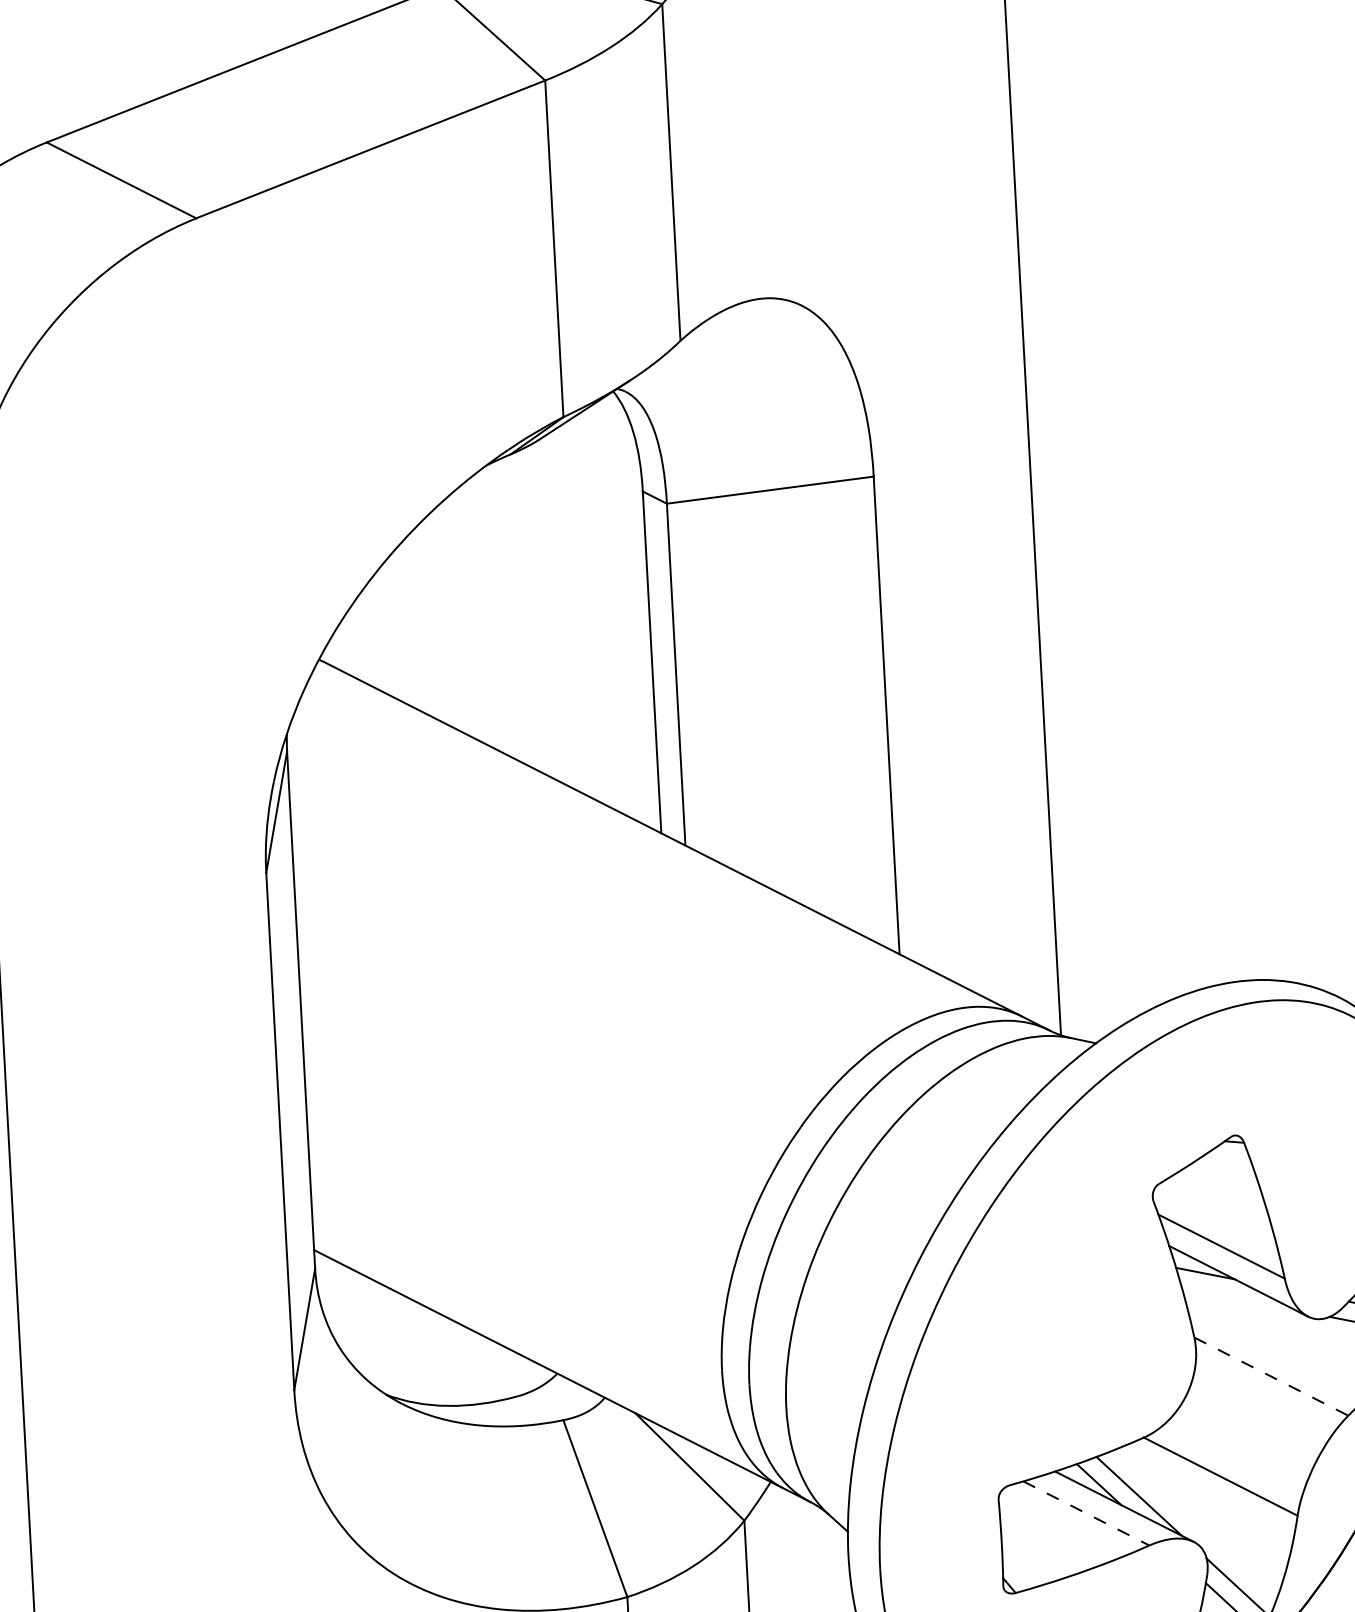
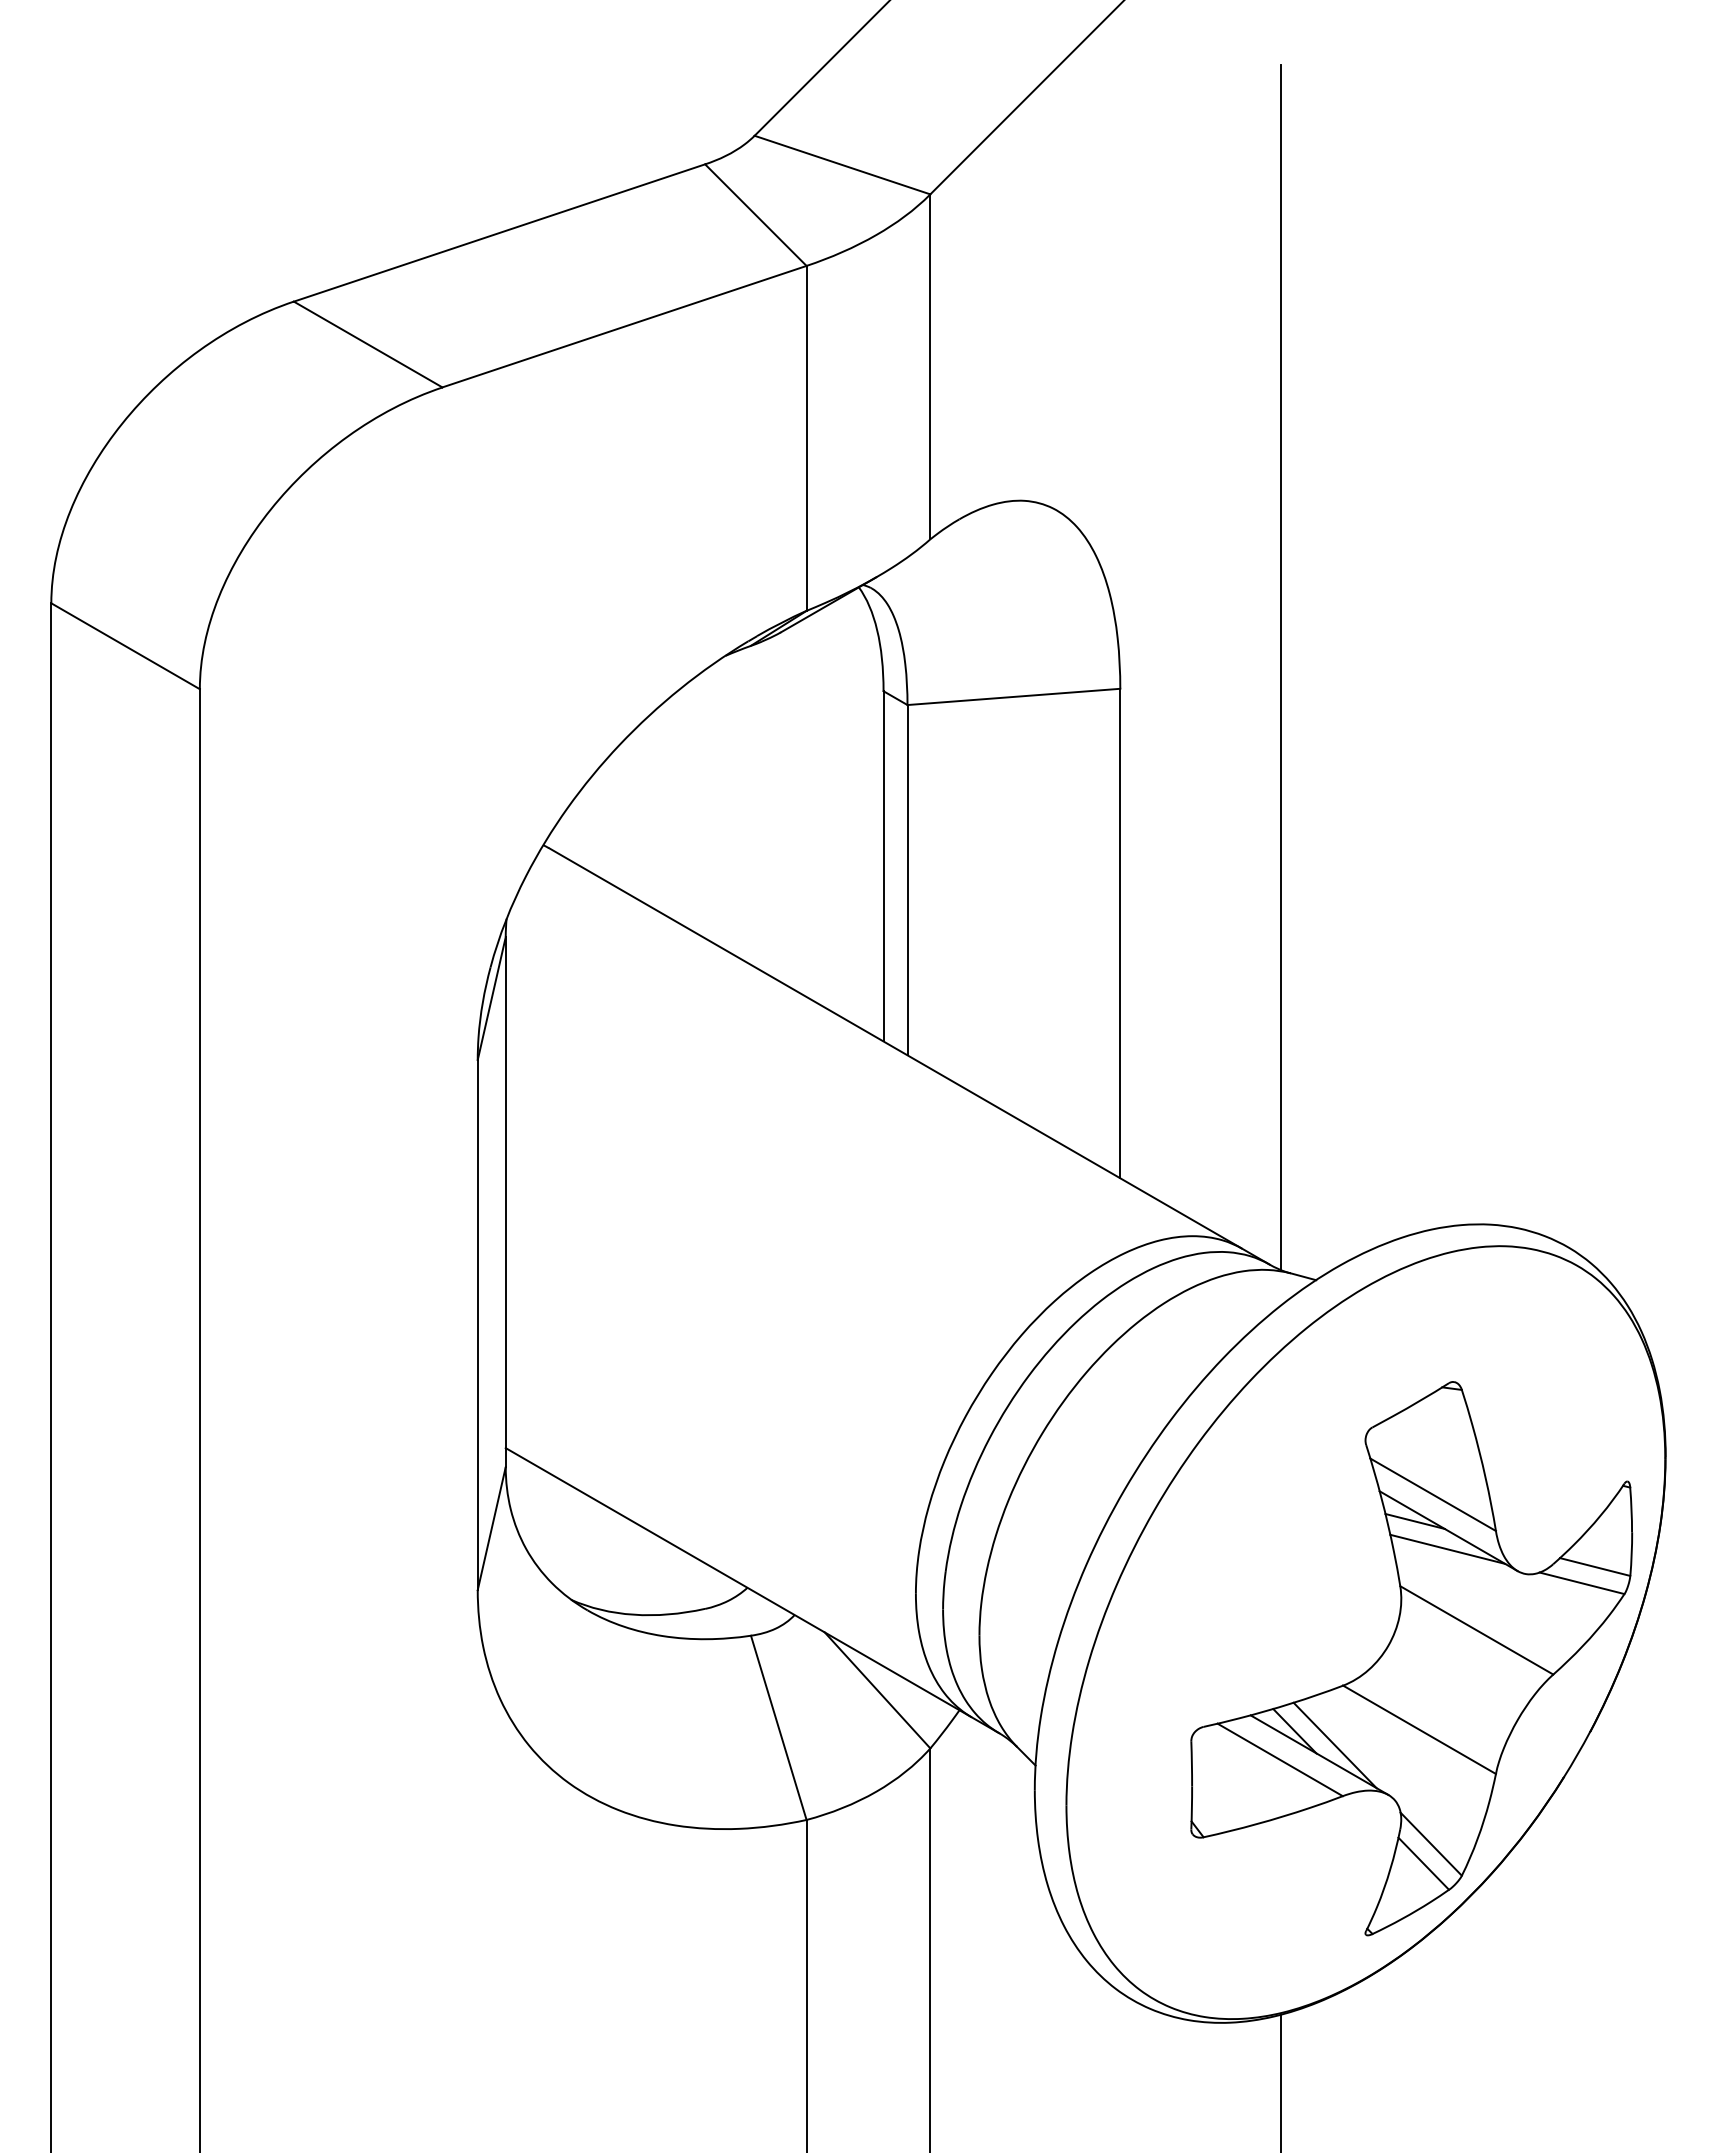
line: (1238, 1298) -> (1447, 1548), added
line: (1272, 1376) -> (1477, 1630), dashed -> solid
line: (1086, 1513) -> (1280, 1760), dashed -> solid

